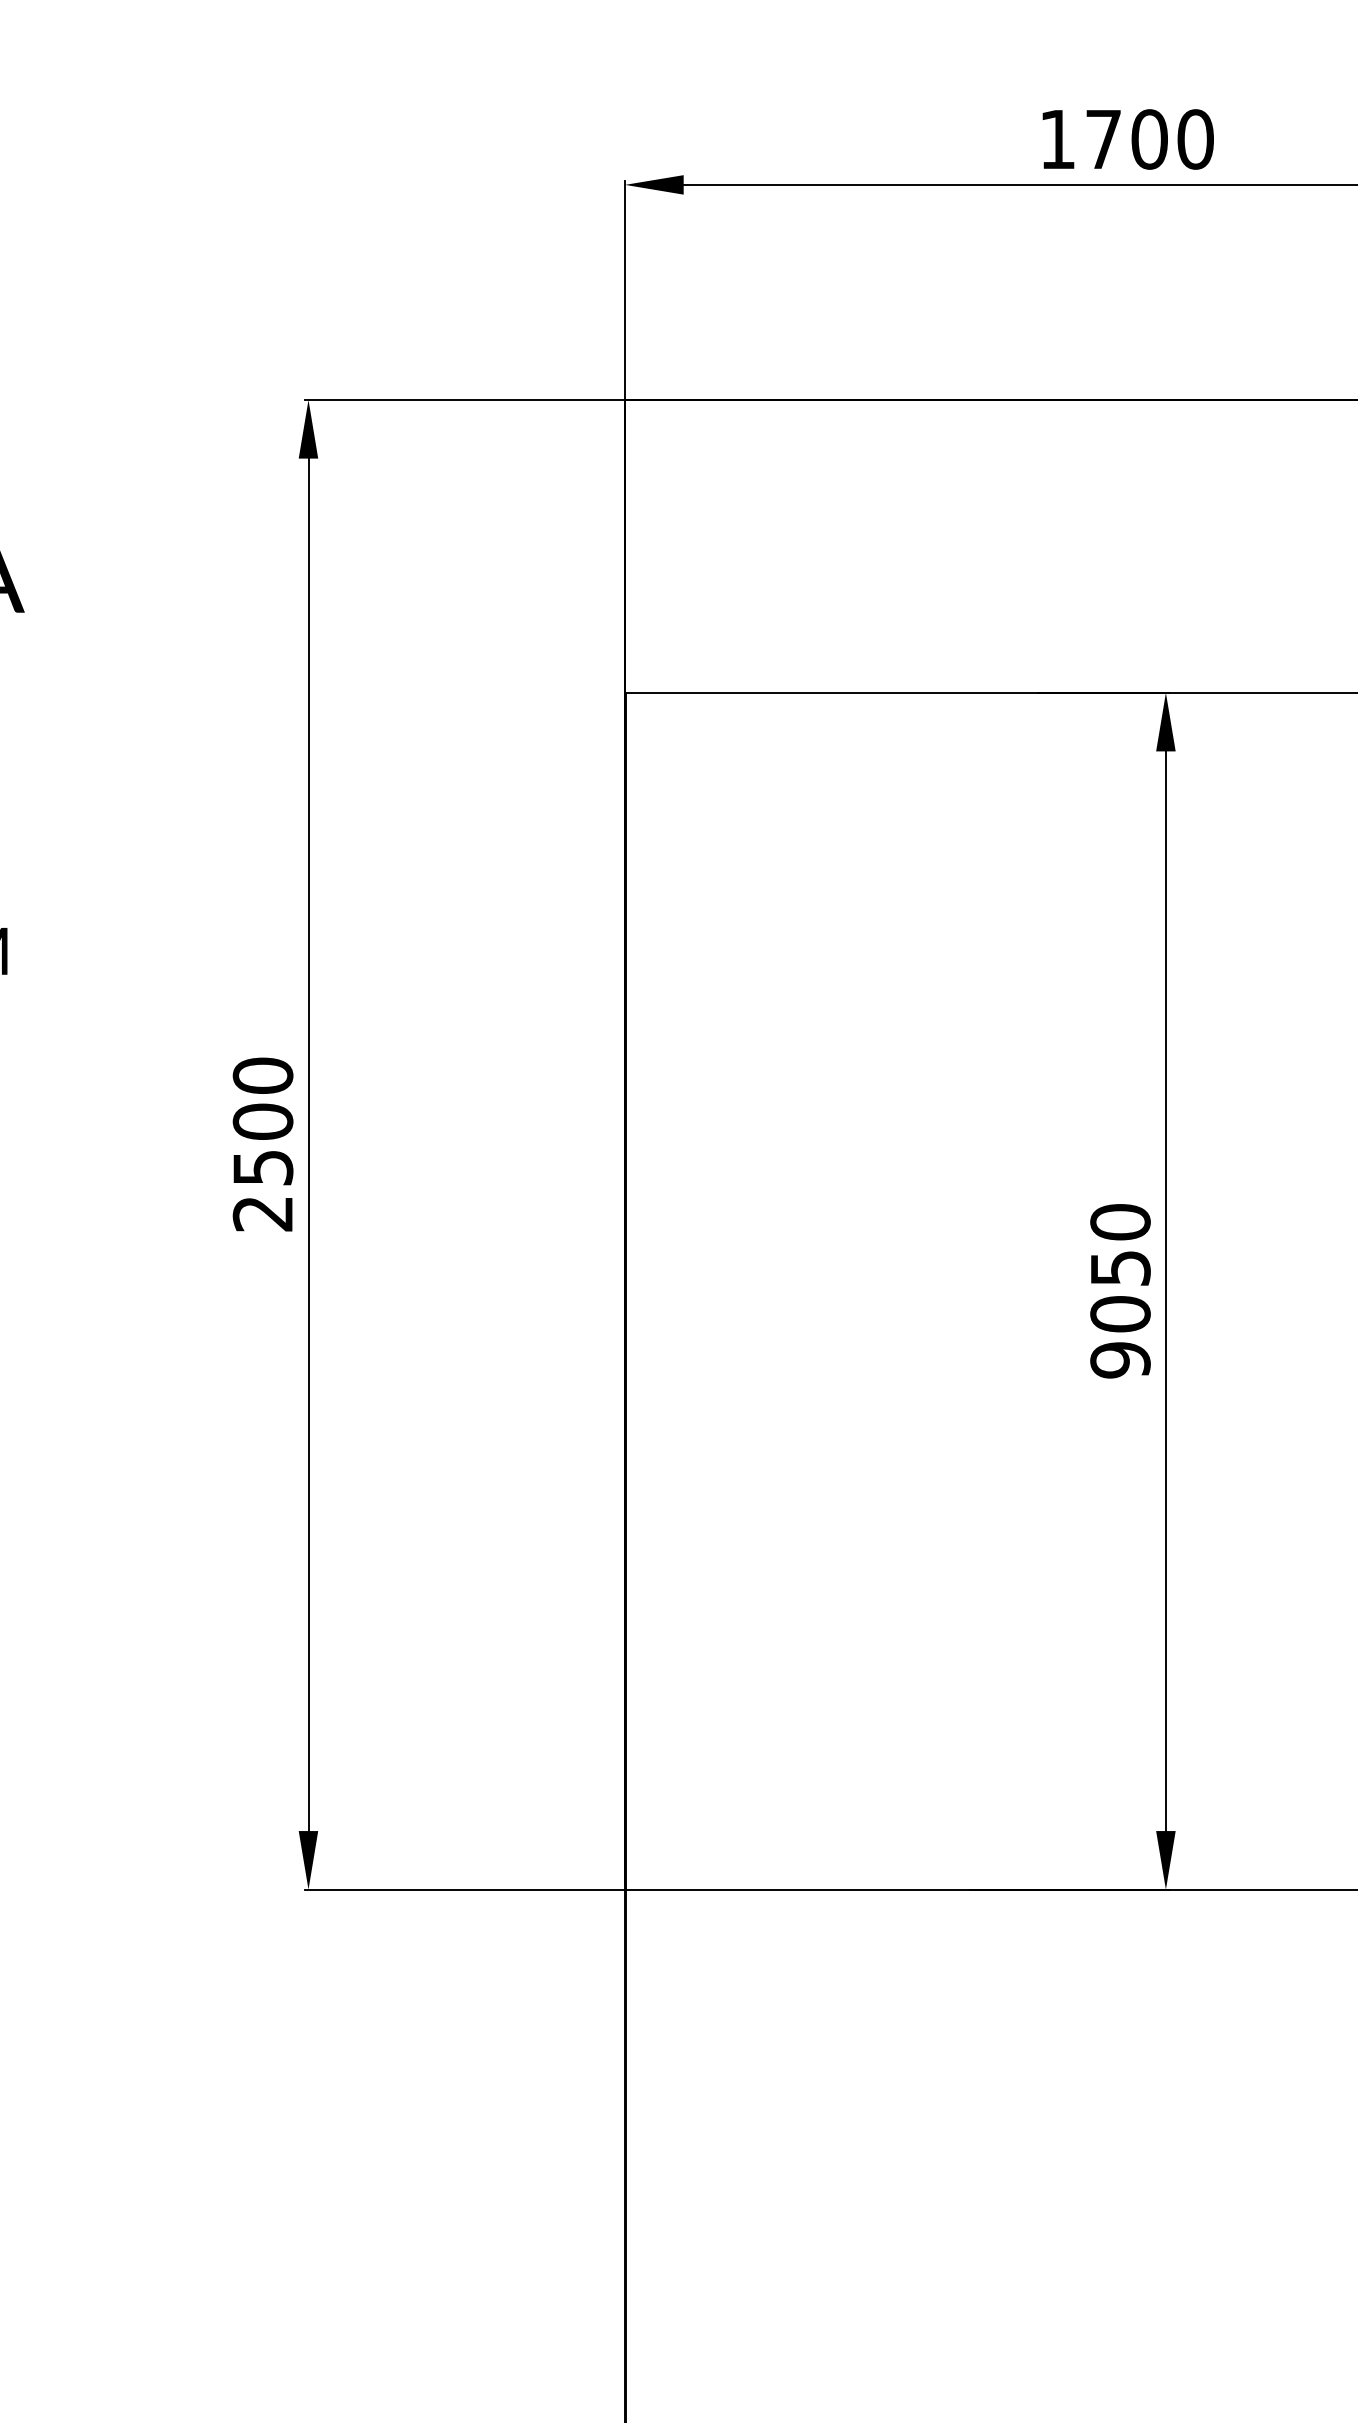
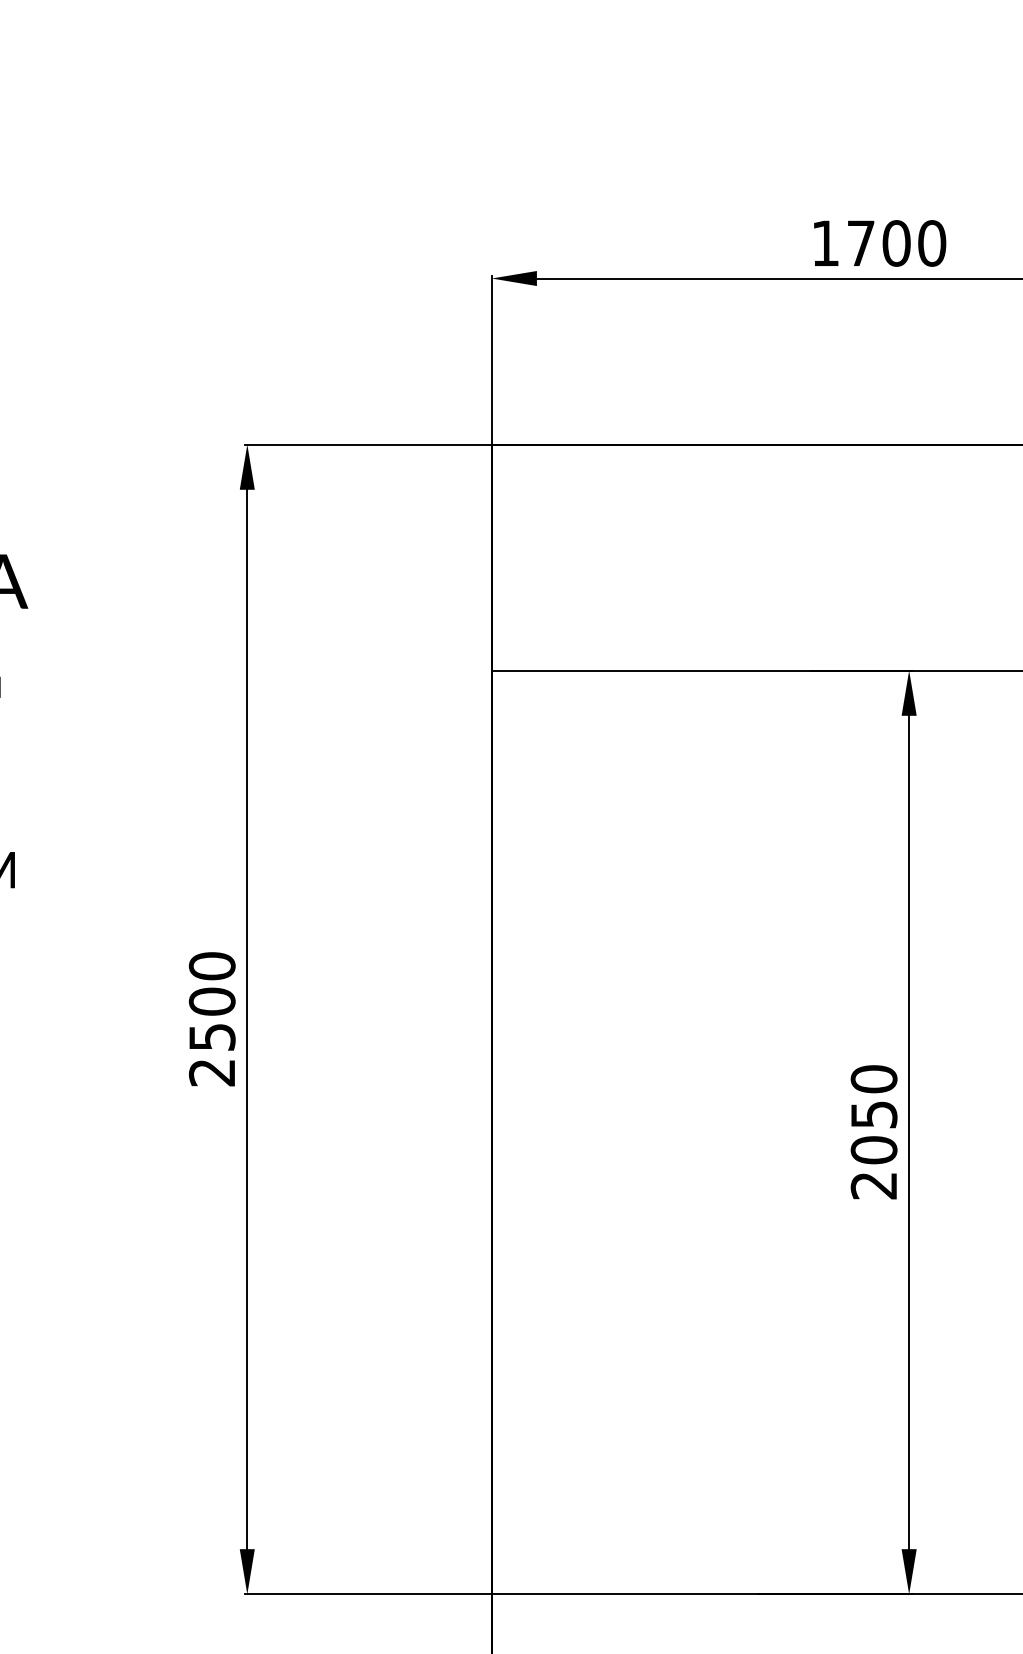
text: (1120, 1360) -> (874, 1185), 9050 -> 2050

